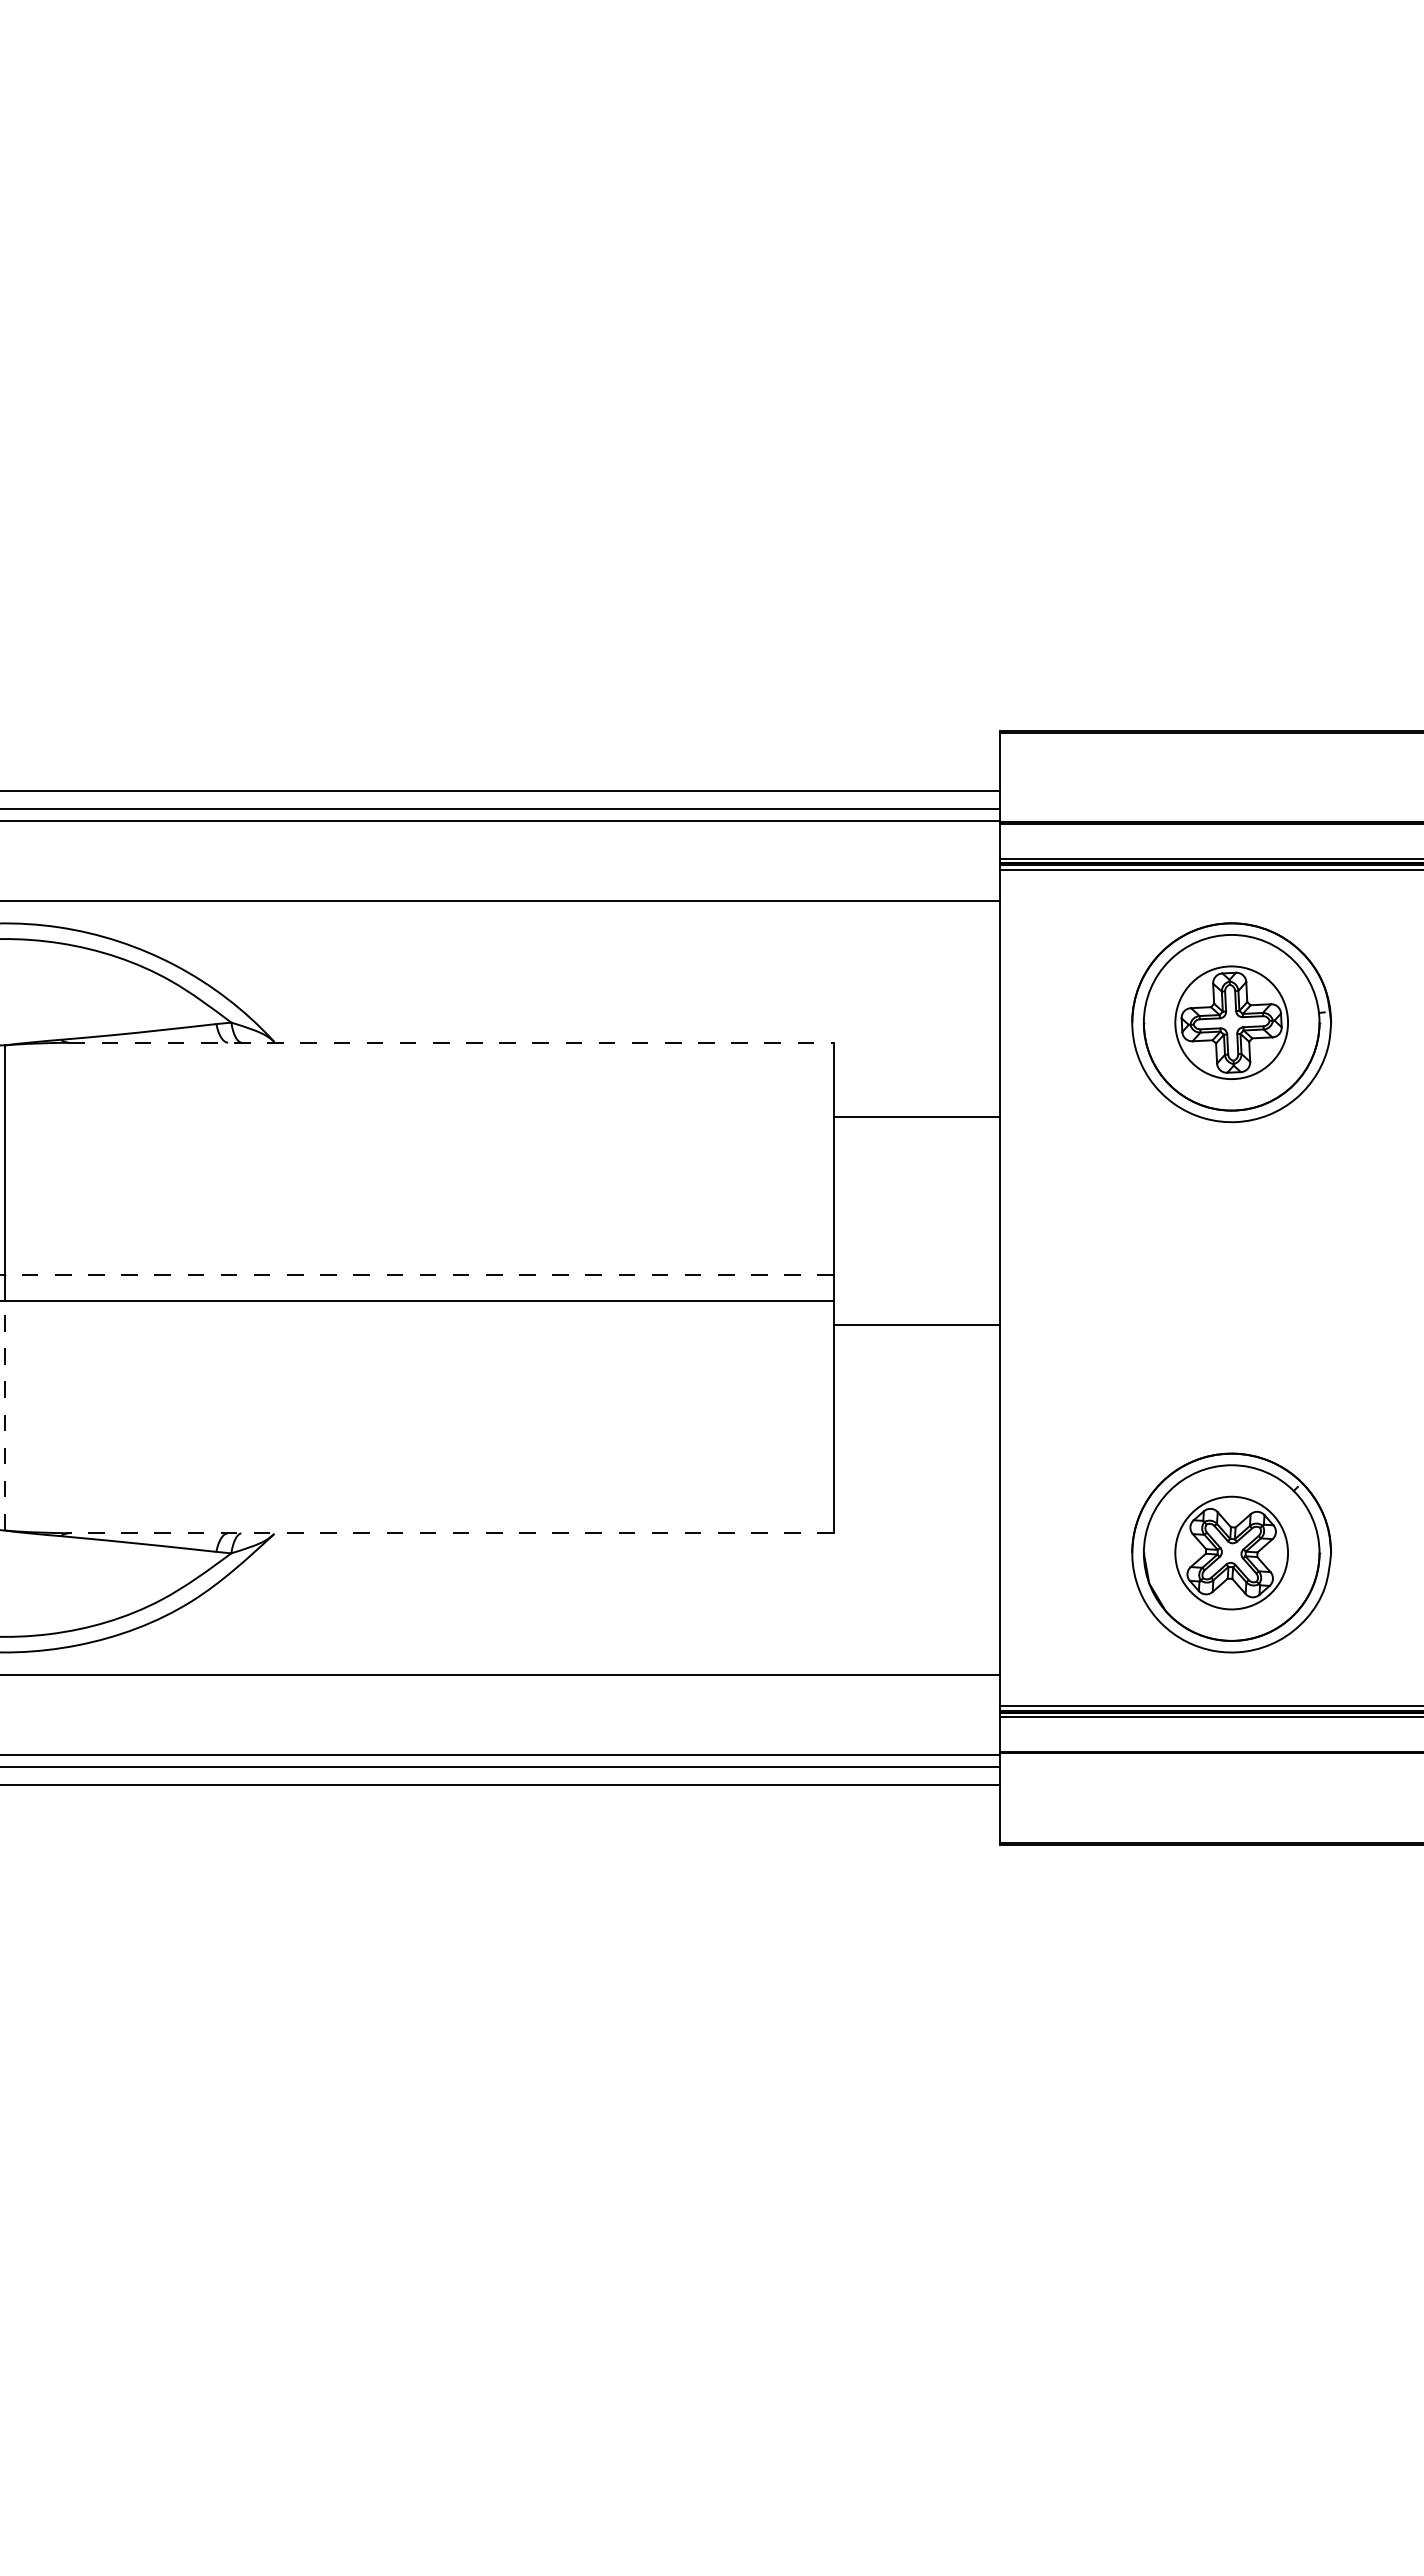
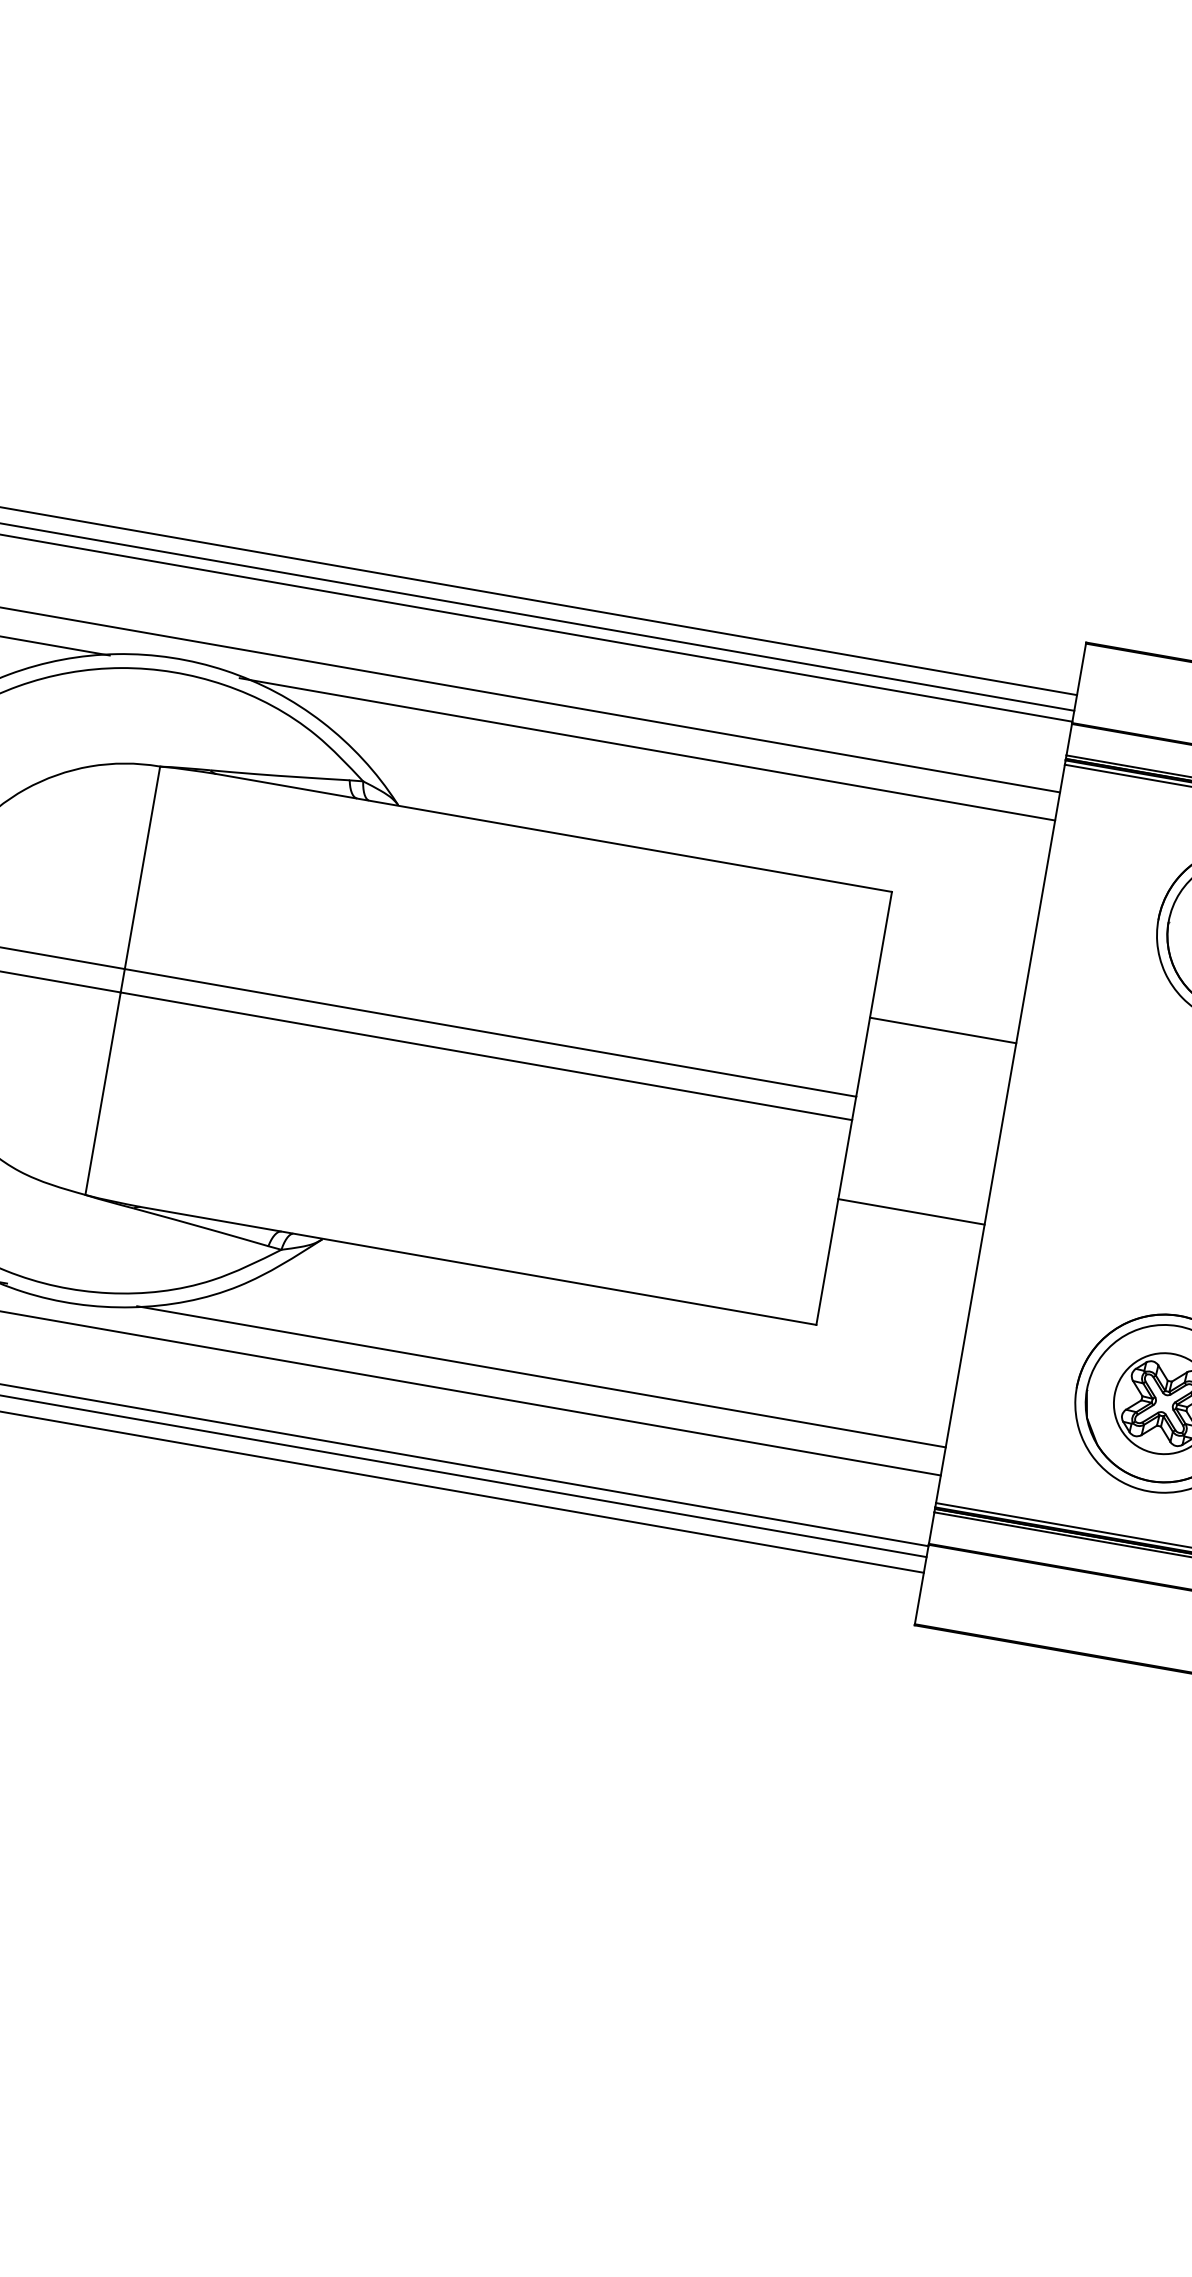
line: (537, 932) -> (647, 748), added
line: (451, 1042) -> (554, 832), dashed -> solid
line: (916, 1117) -> (942, 1030), moved
line: (419, 1274) -> (490, 1032), dashed -> solid
line: (916, 1324) -> (911, 1211), moved
line: (5, 1415) -> (103, 1093), dashed -> solid
line: (451, 1533) -> (478, 1266), dashed -> solid
line: (541, 1643) -> (541, 1377), added

